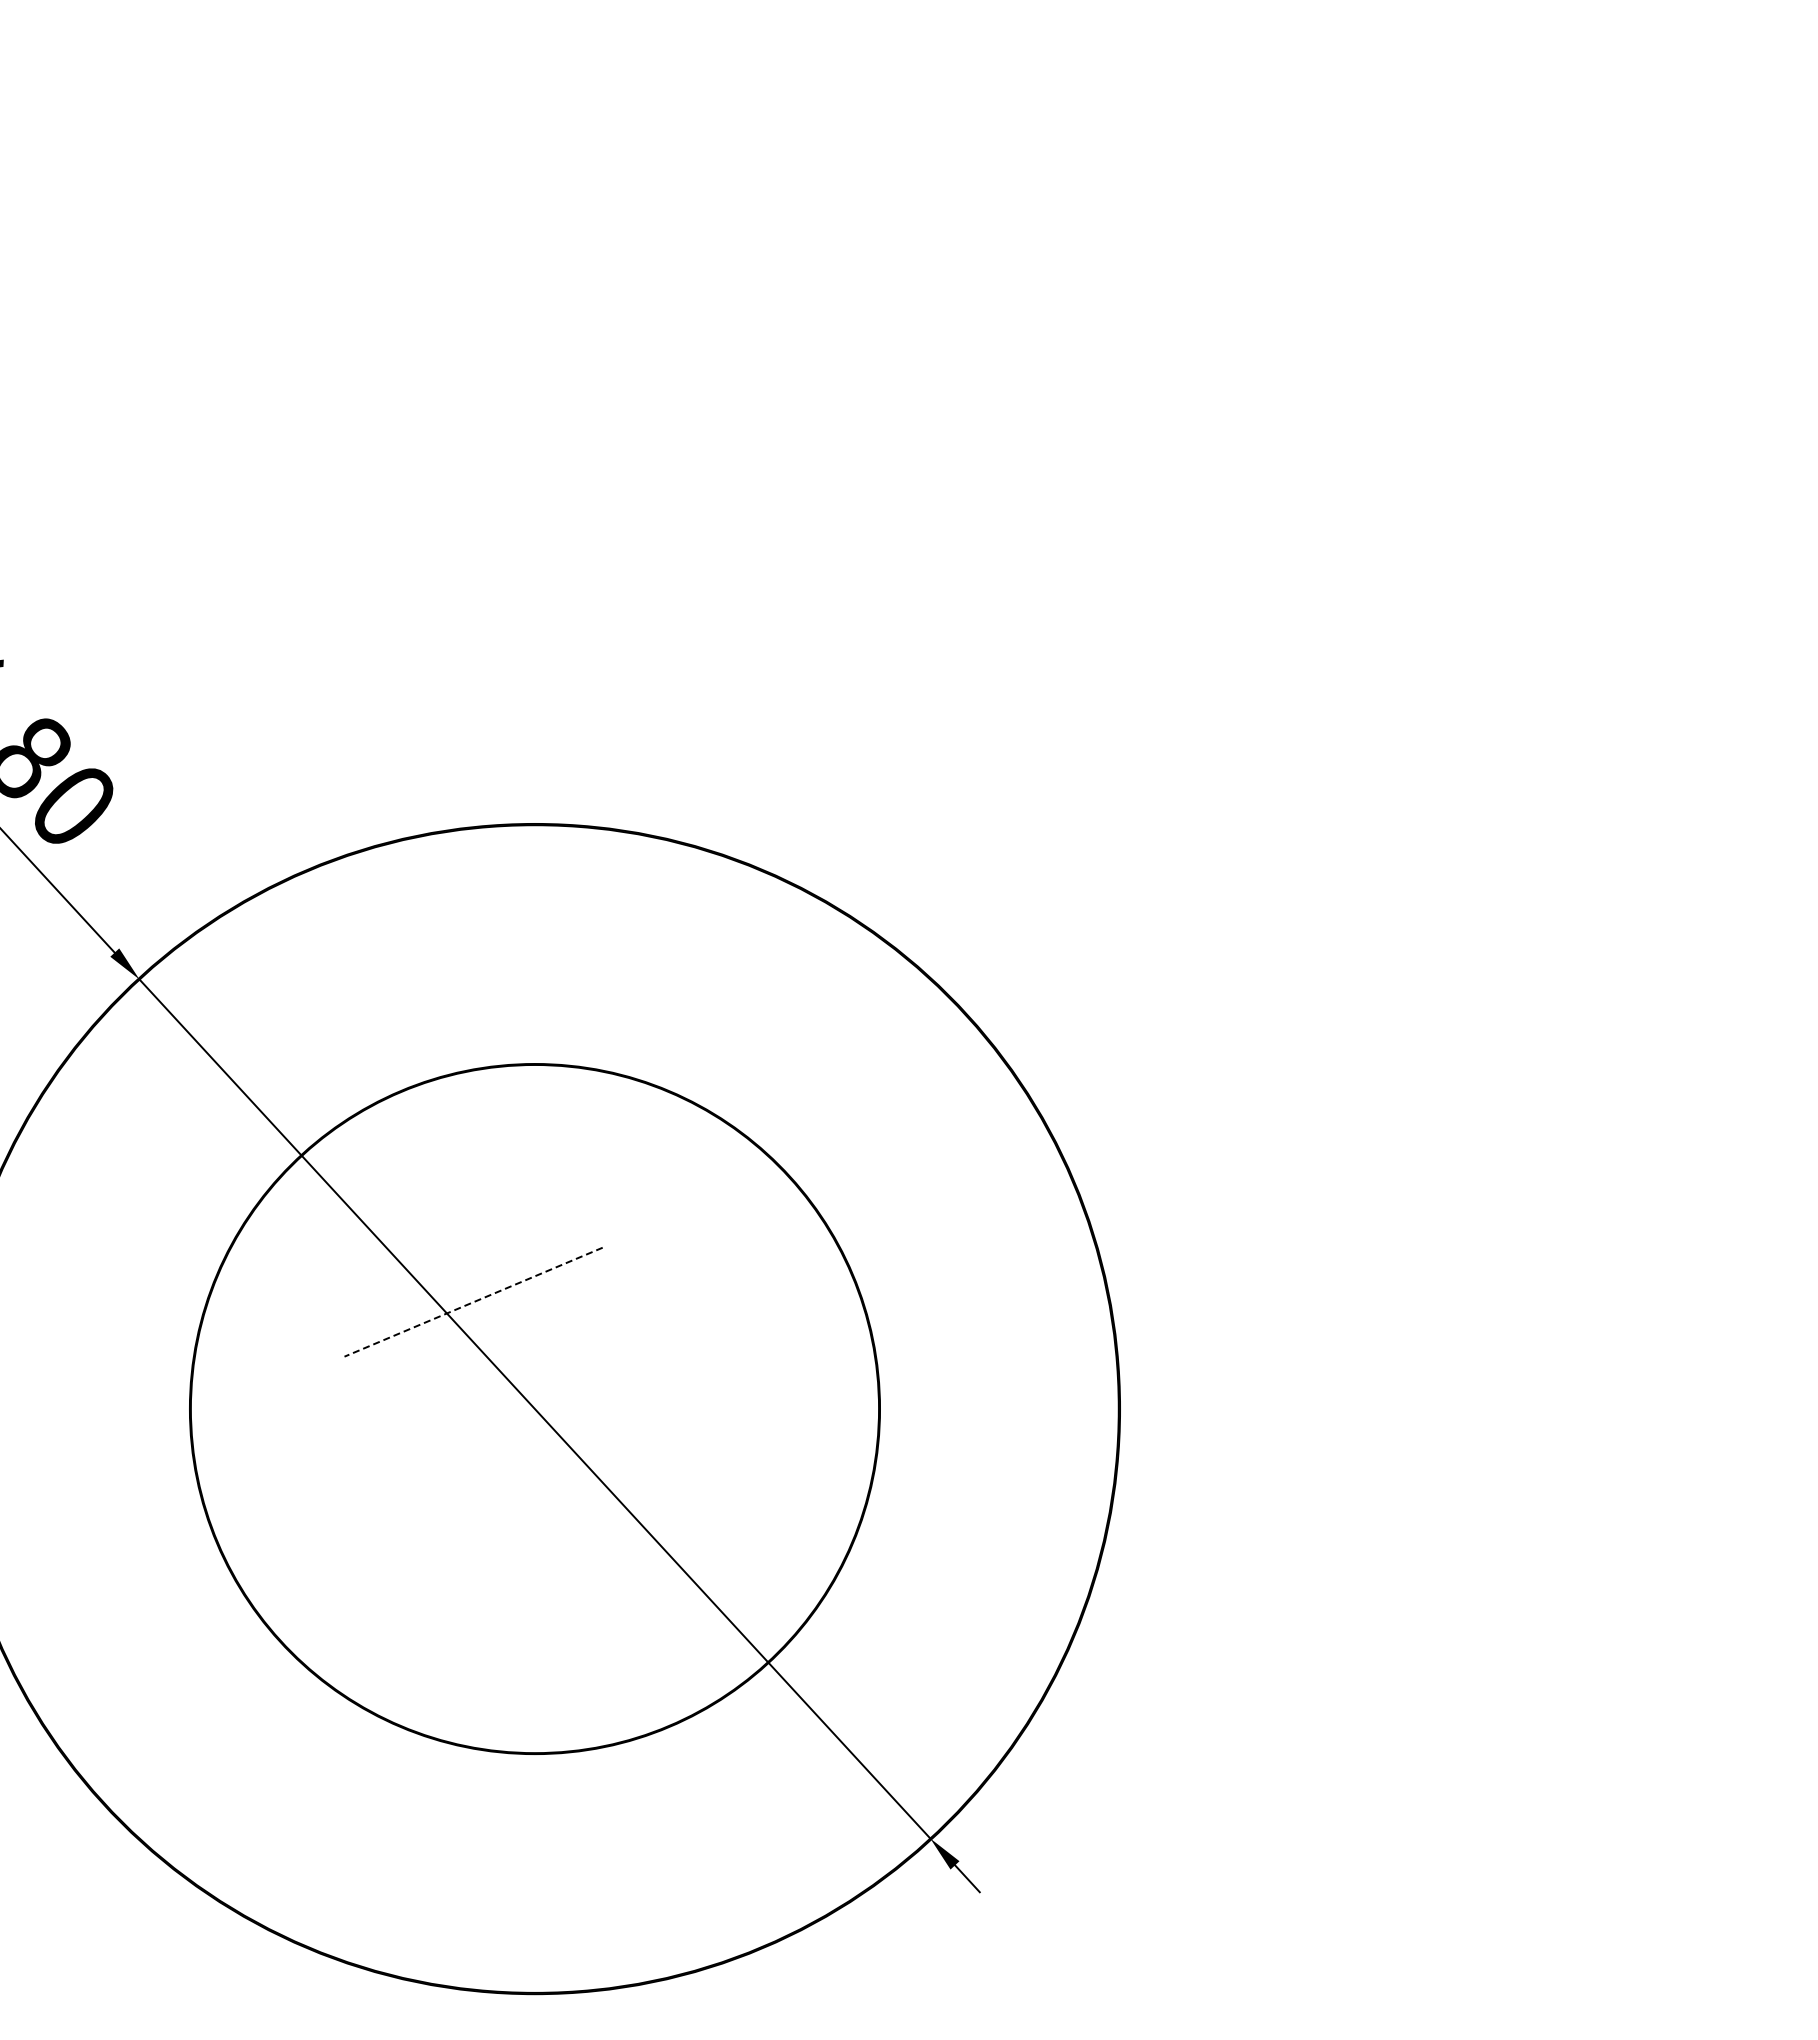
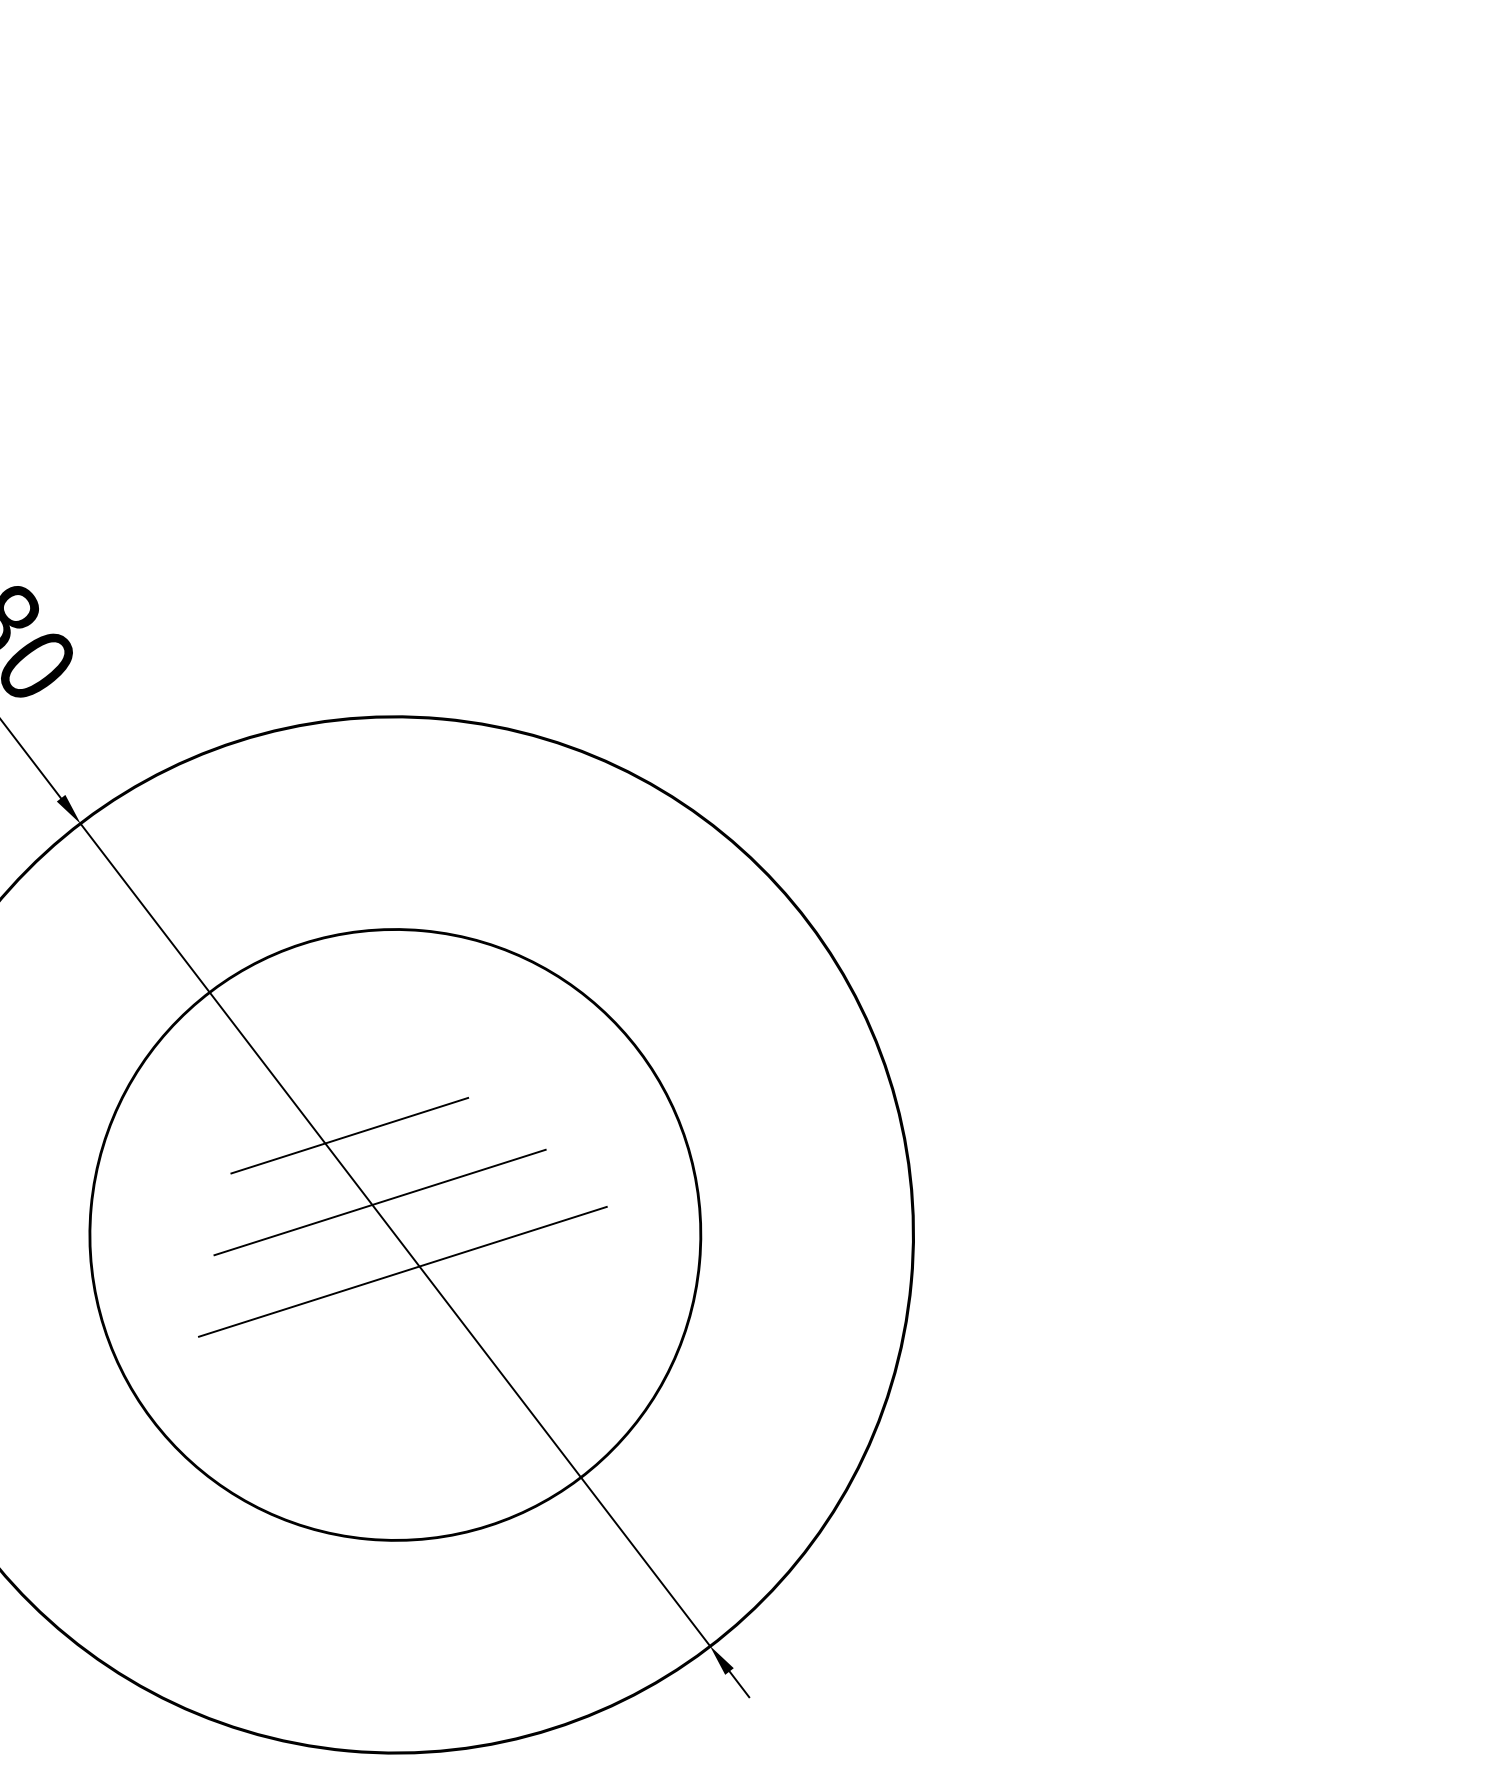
line: (473, 1302) -> (349, 1135), dashed -> solid
line: (514, 1374) -> (380, 1202), added
line: (546, 1449) -> (402, 1271), added

